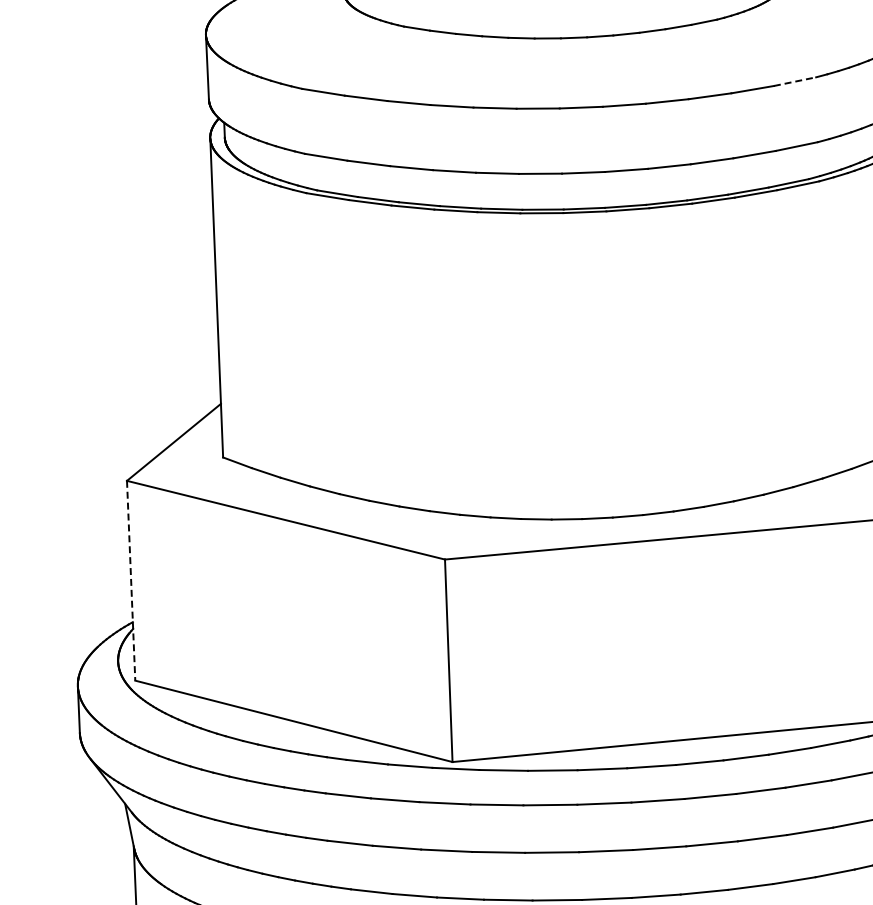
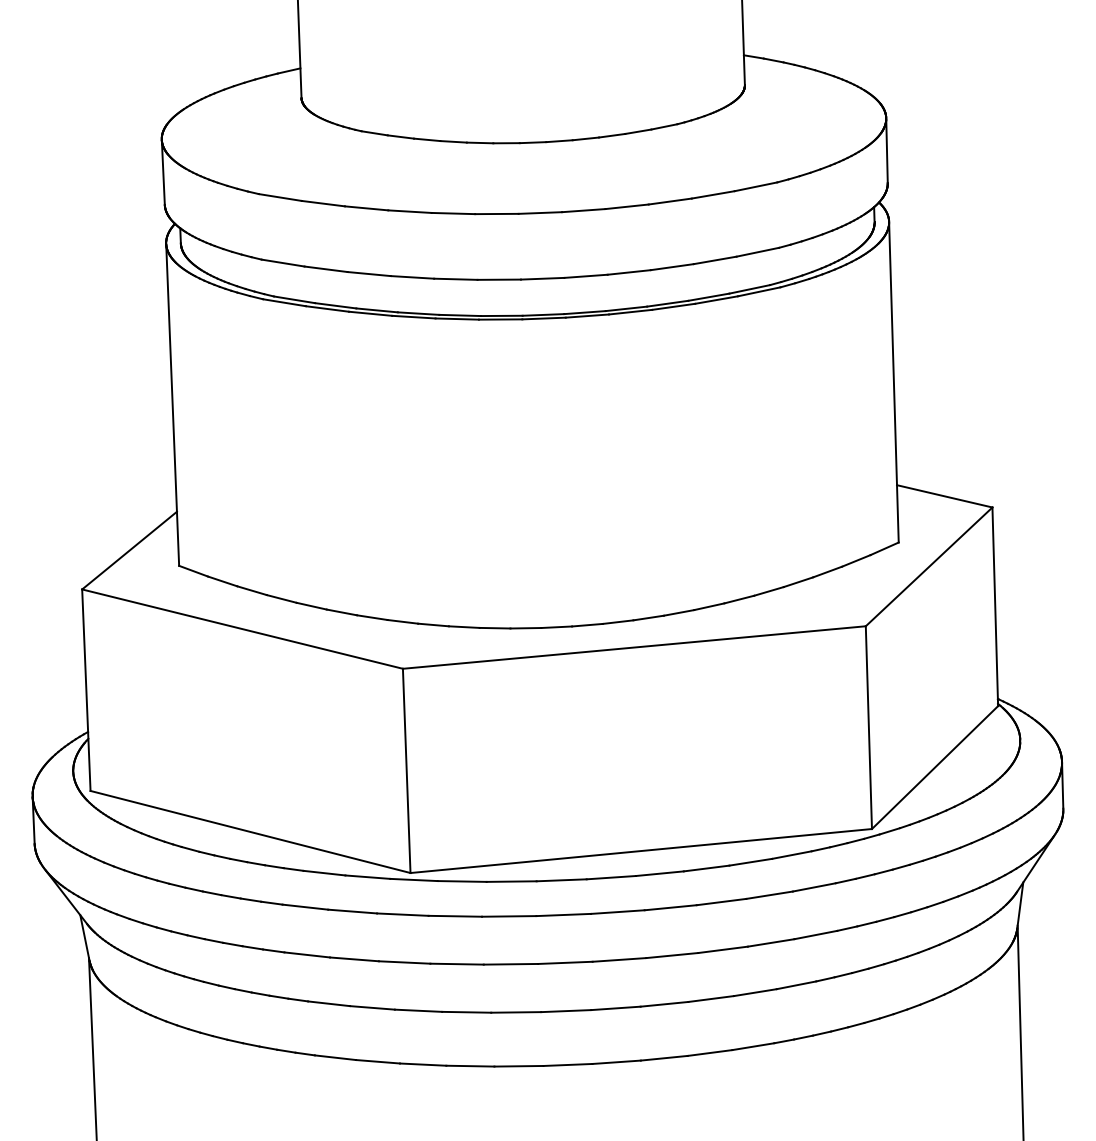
line: (794, 81) -> (755, 186), dashed -> solid
line: (131, 581) -> (86, 690), dashed -> solid

